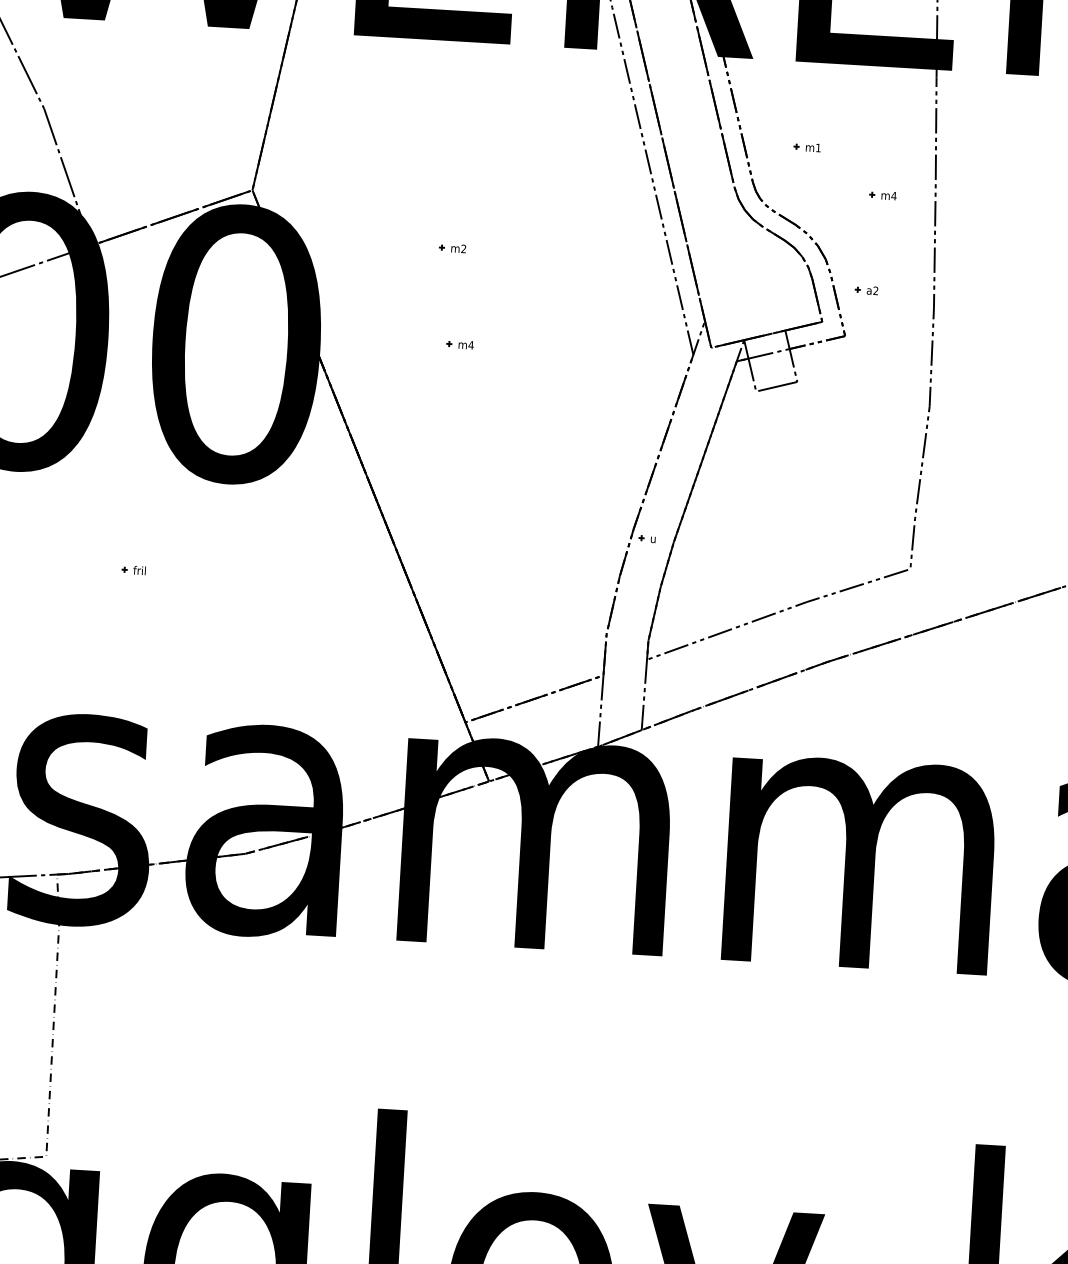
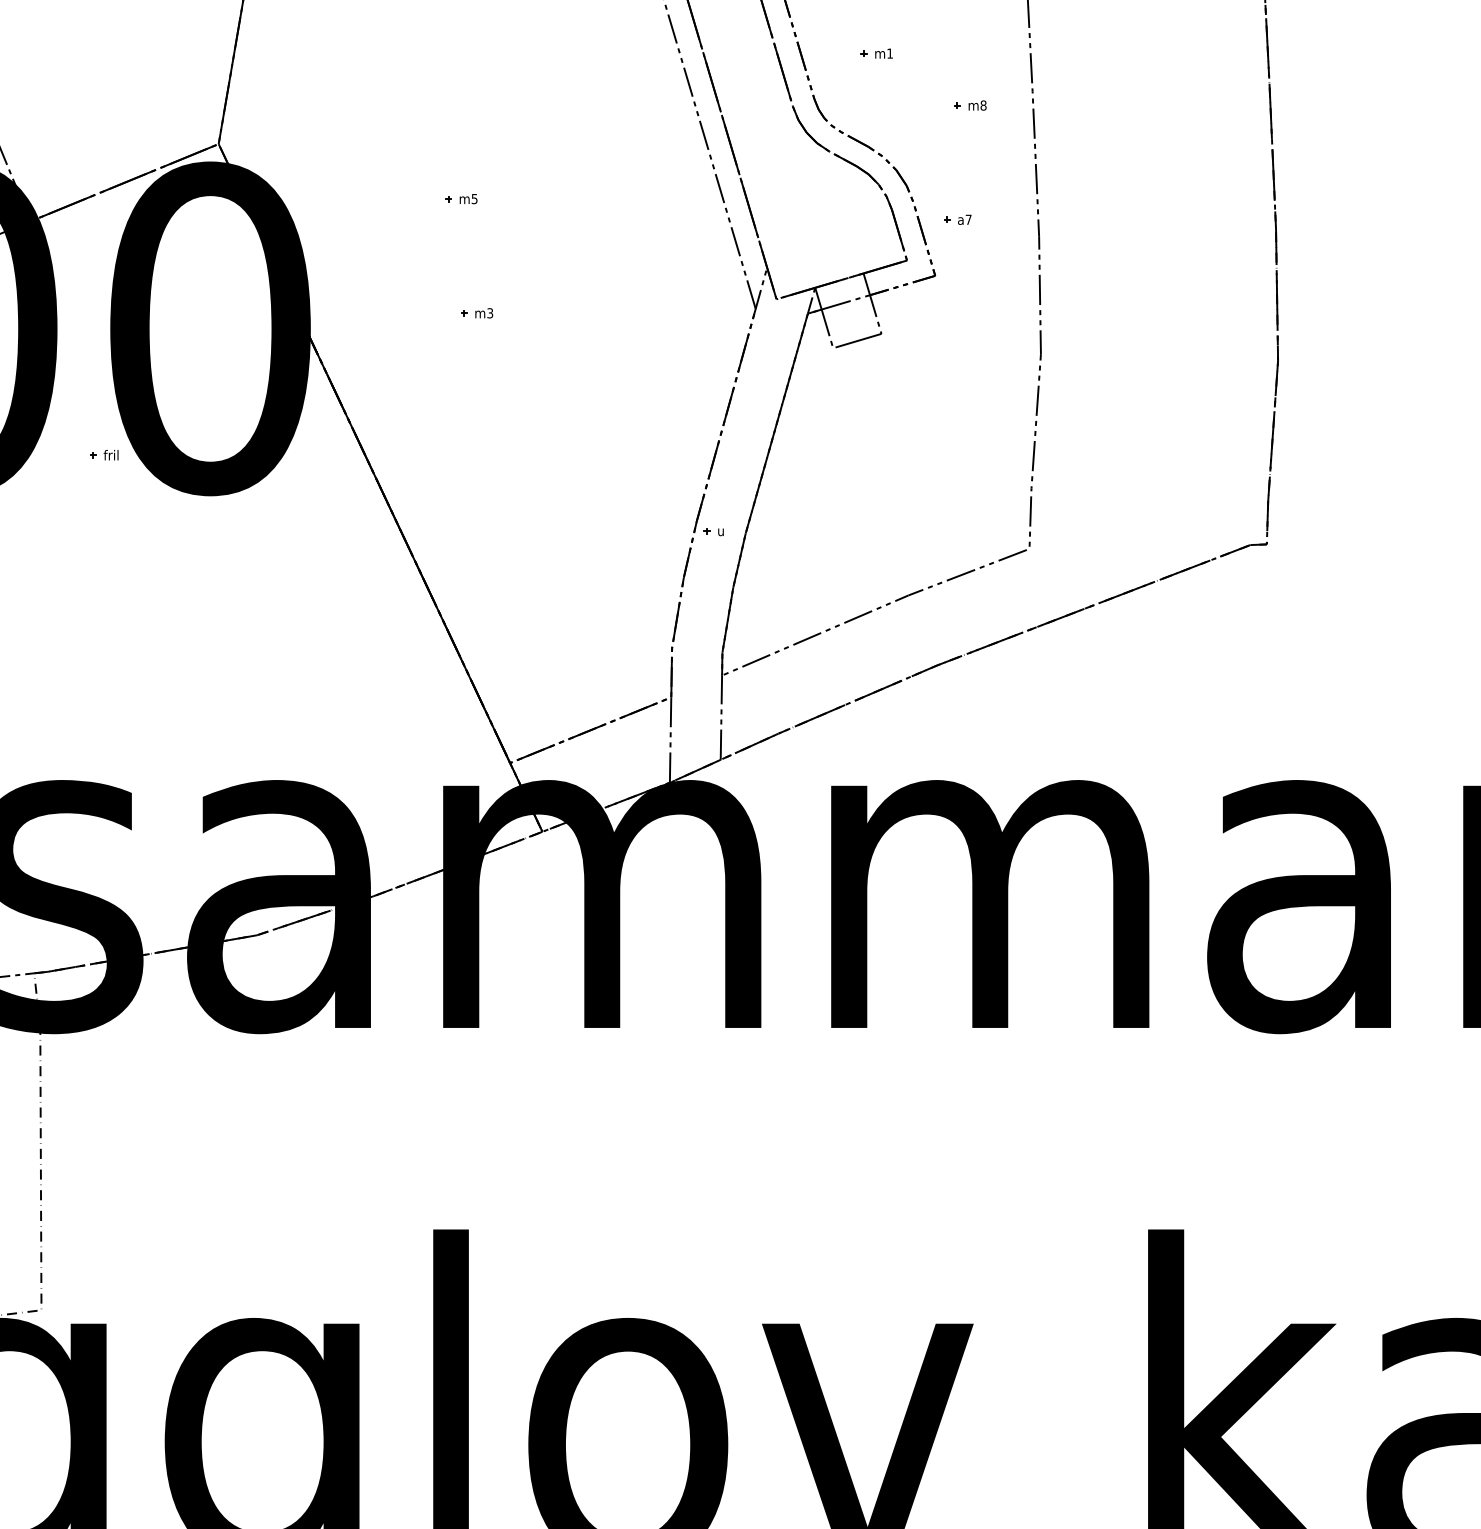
text: (893, 196) -> (983, 105), m4 -> m8
text: (463, 248) -> (474, 198), m2 -> m5
text: (875, 290) -> (968, 219), a2 -> a7
text: (471, 345) -> (490, 313), m4 -> m3
part: (134, 570) -> (104, 455), moved

